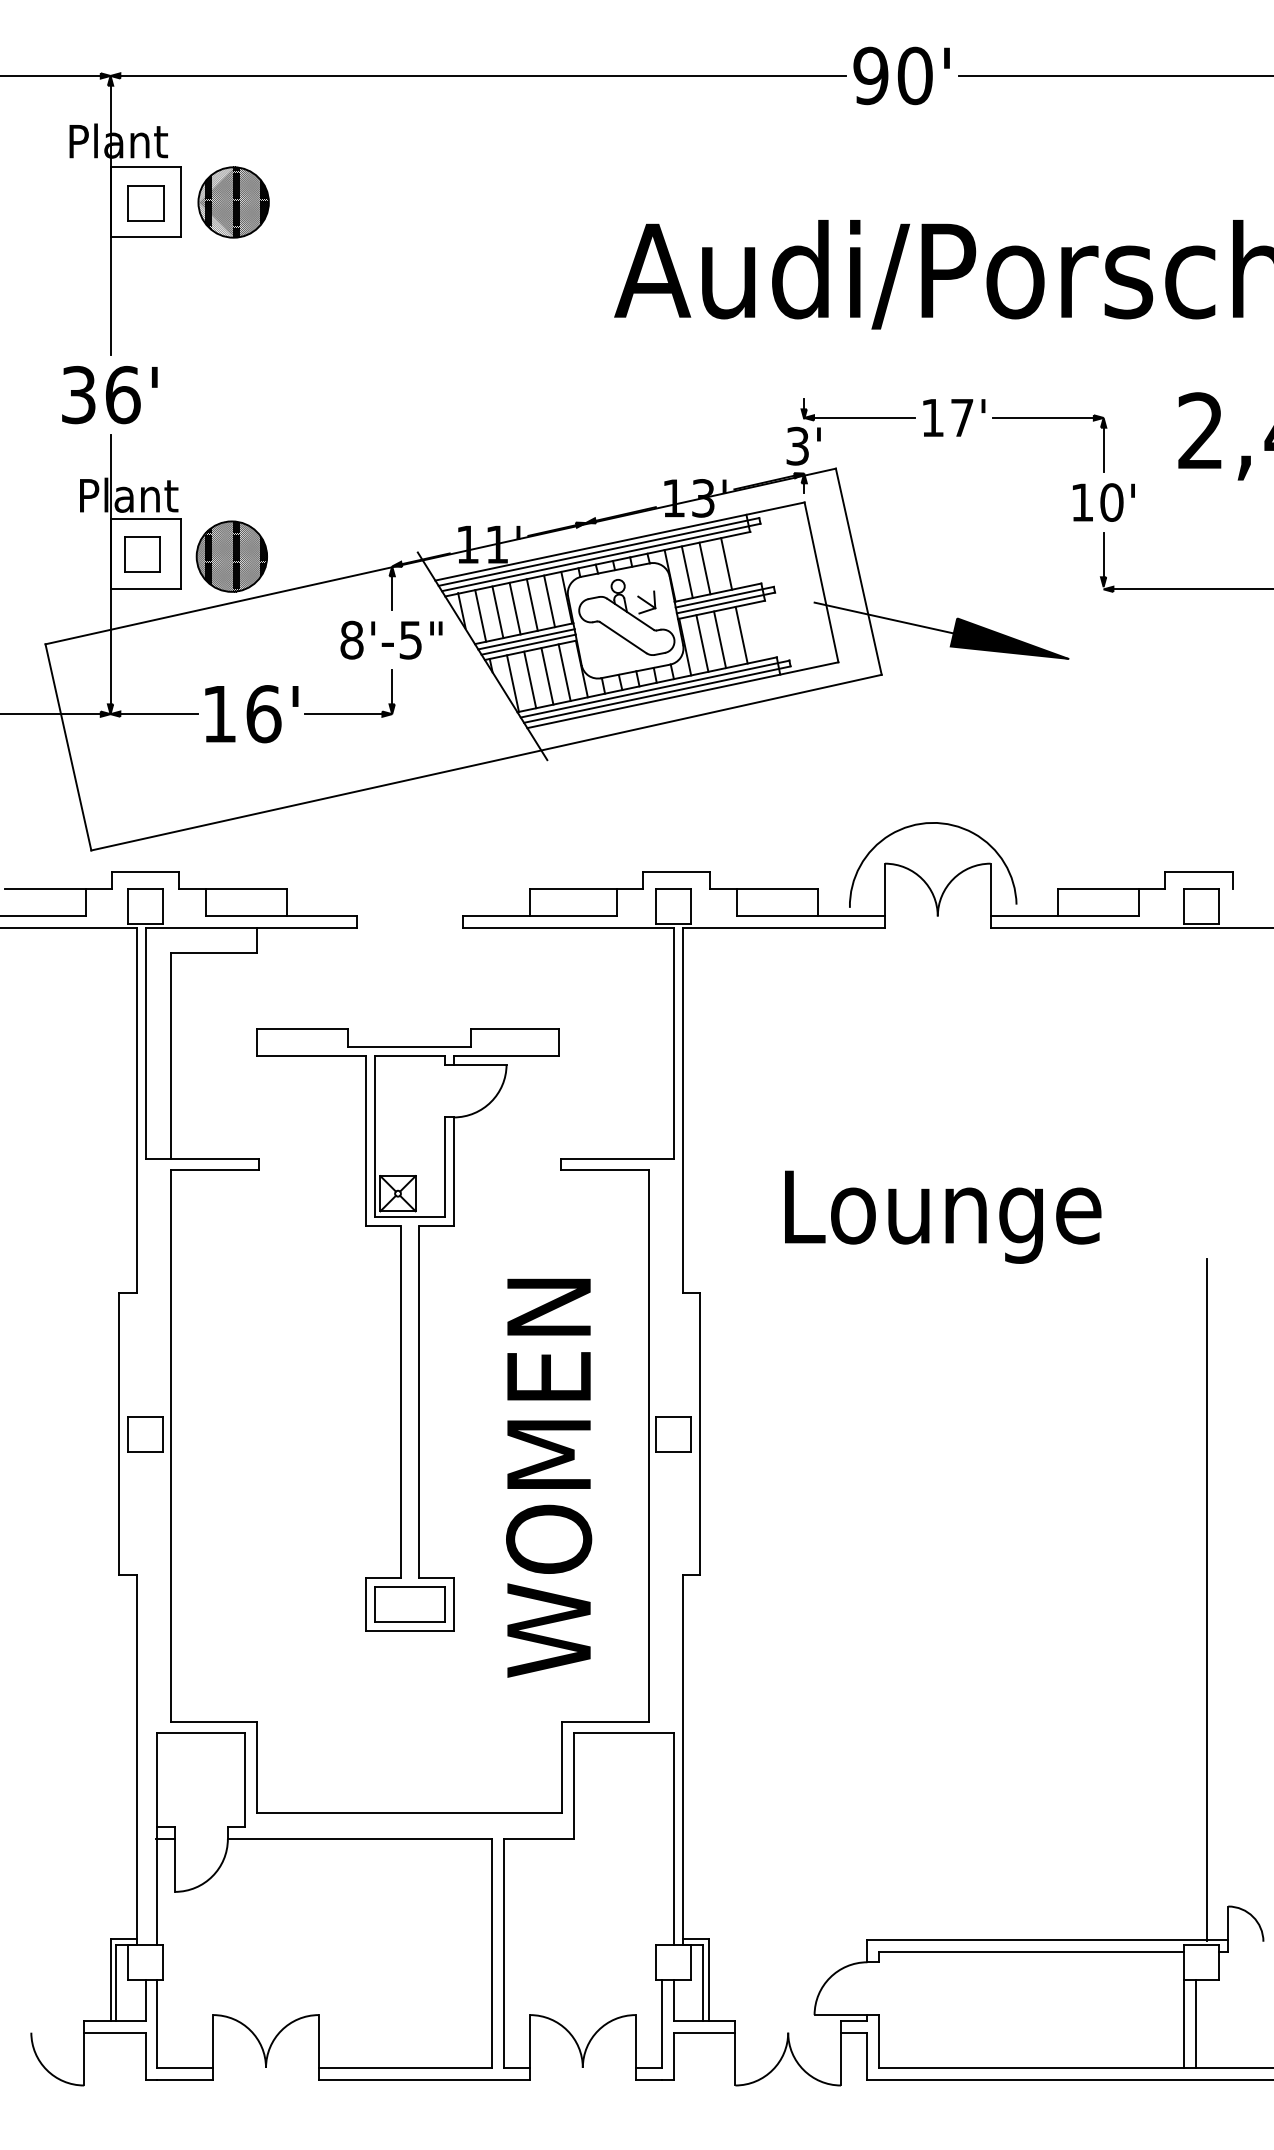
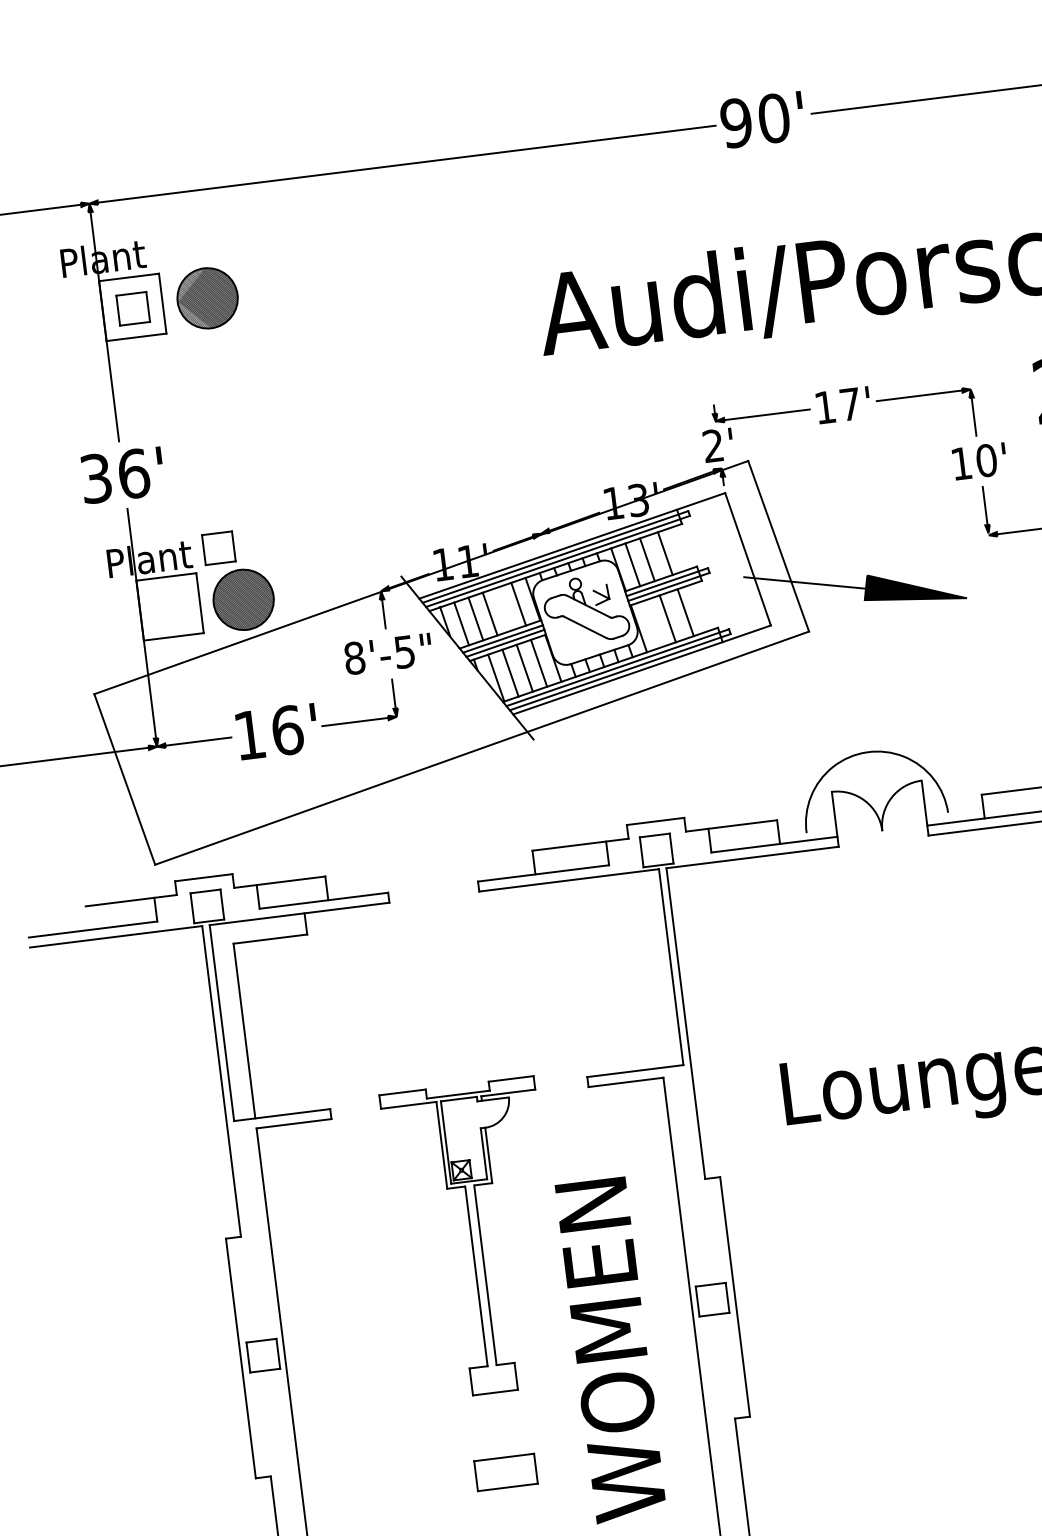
text: (797, 446) -> (713, 446), 3' -> 2'
part: (142, 554) -> (218, 548), moved
line: (531, 604) -> (503, 608), removed
line: (702, 643) -> (653, 623), removed
part: (407, 1329) -> (474, 1238), size x0.6

